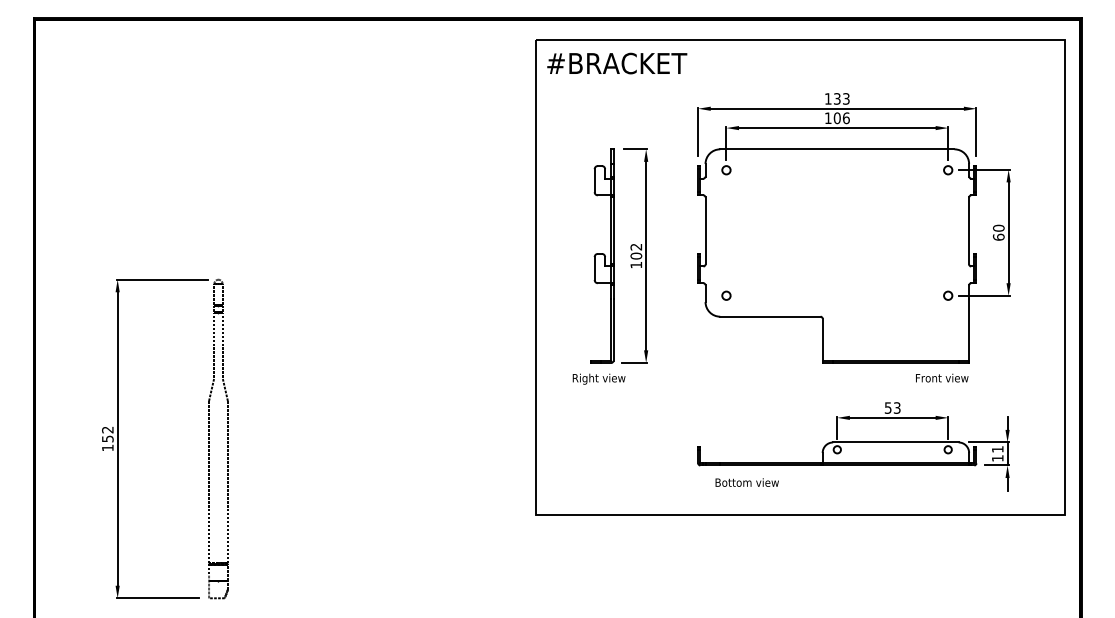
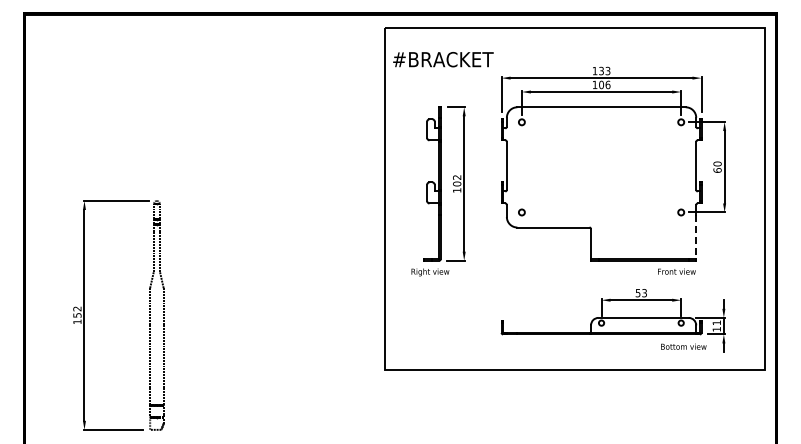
text: (617, 63) -> (443, 59), moved
line: (969, 330) -> (696, 237), solid -> dashed
text: (746, 482) -> (683, 346), moved

